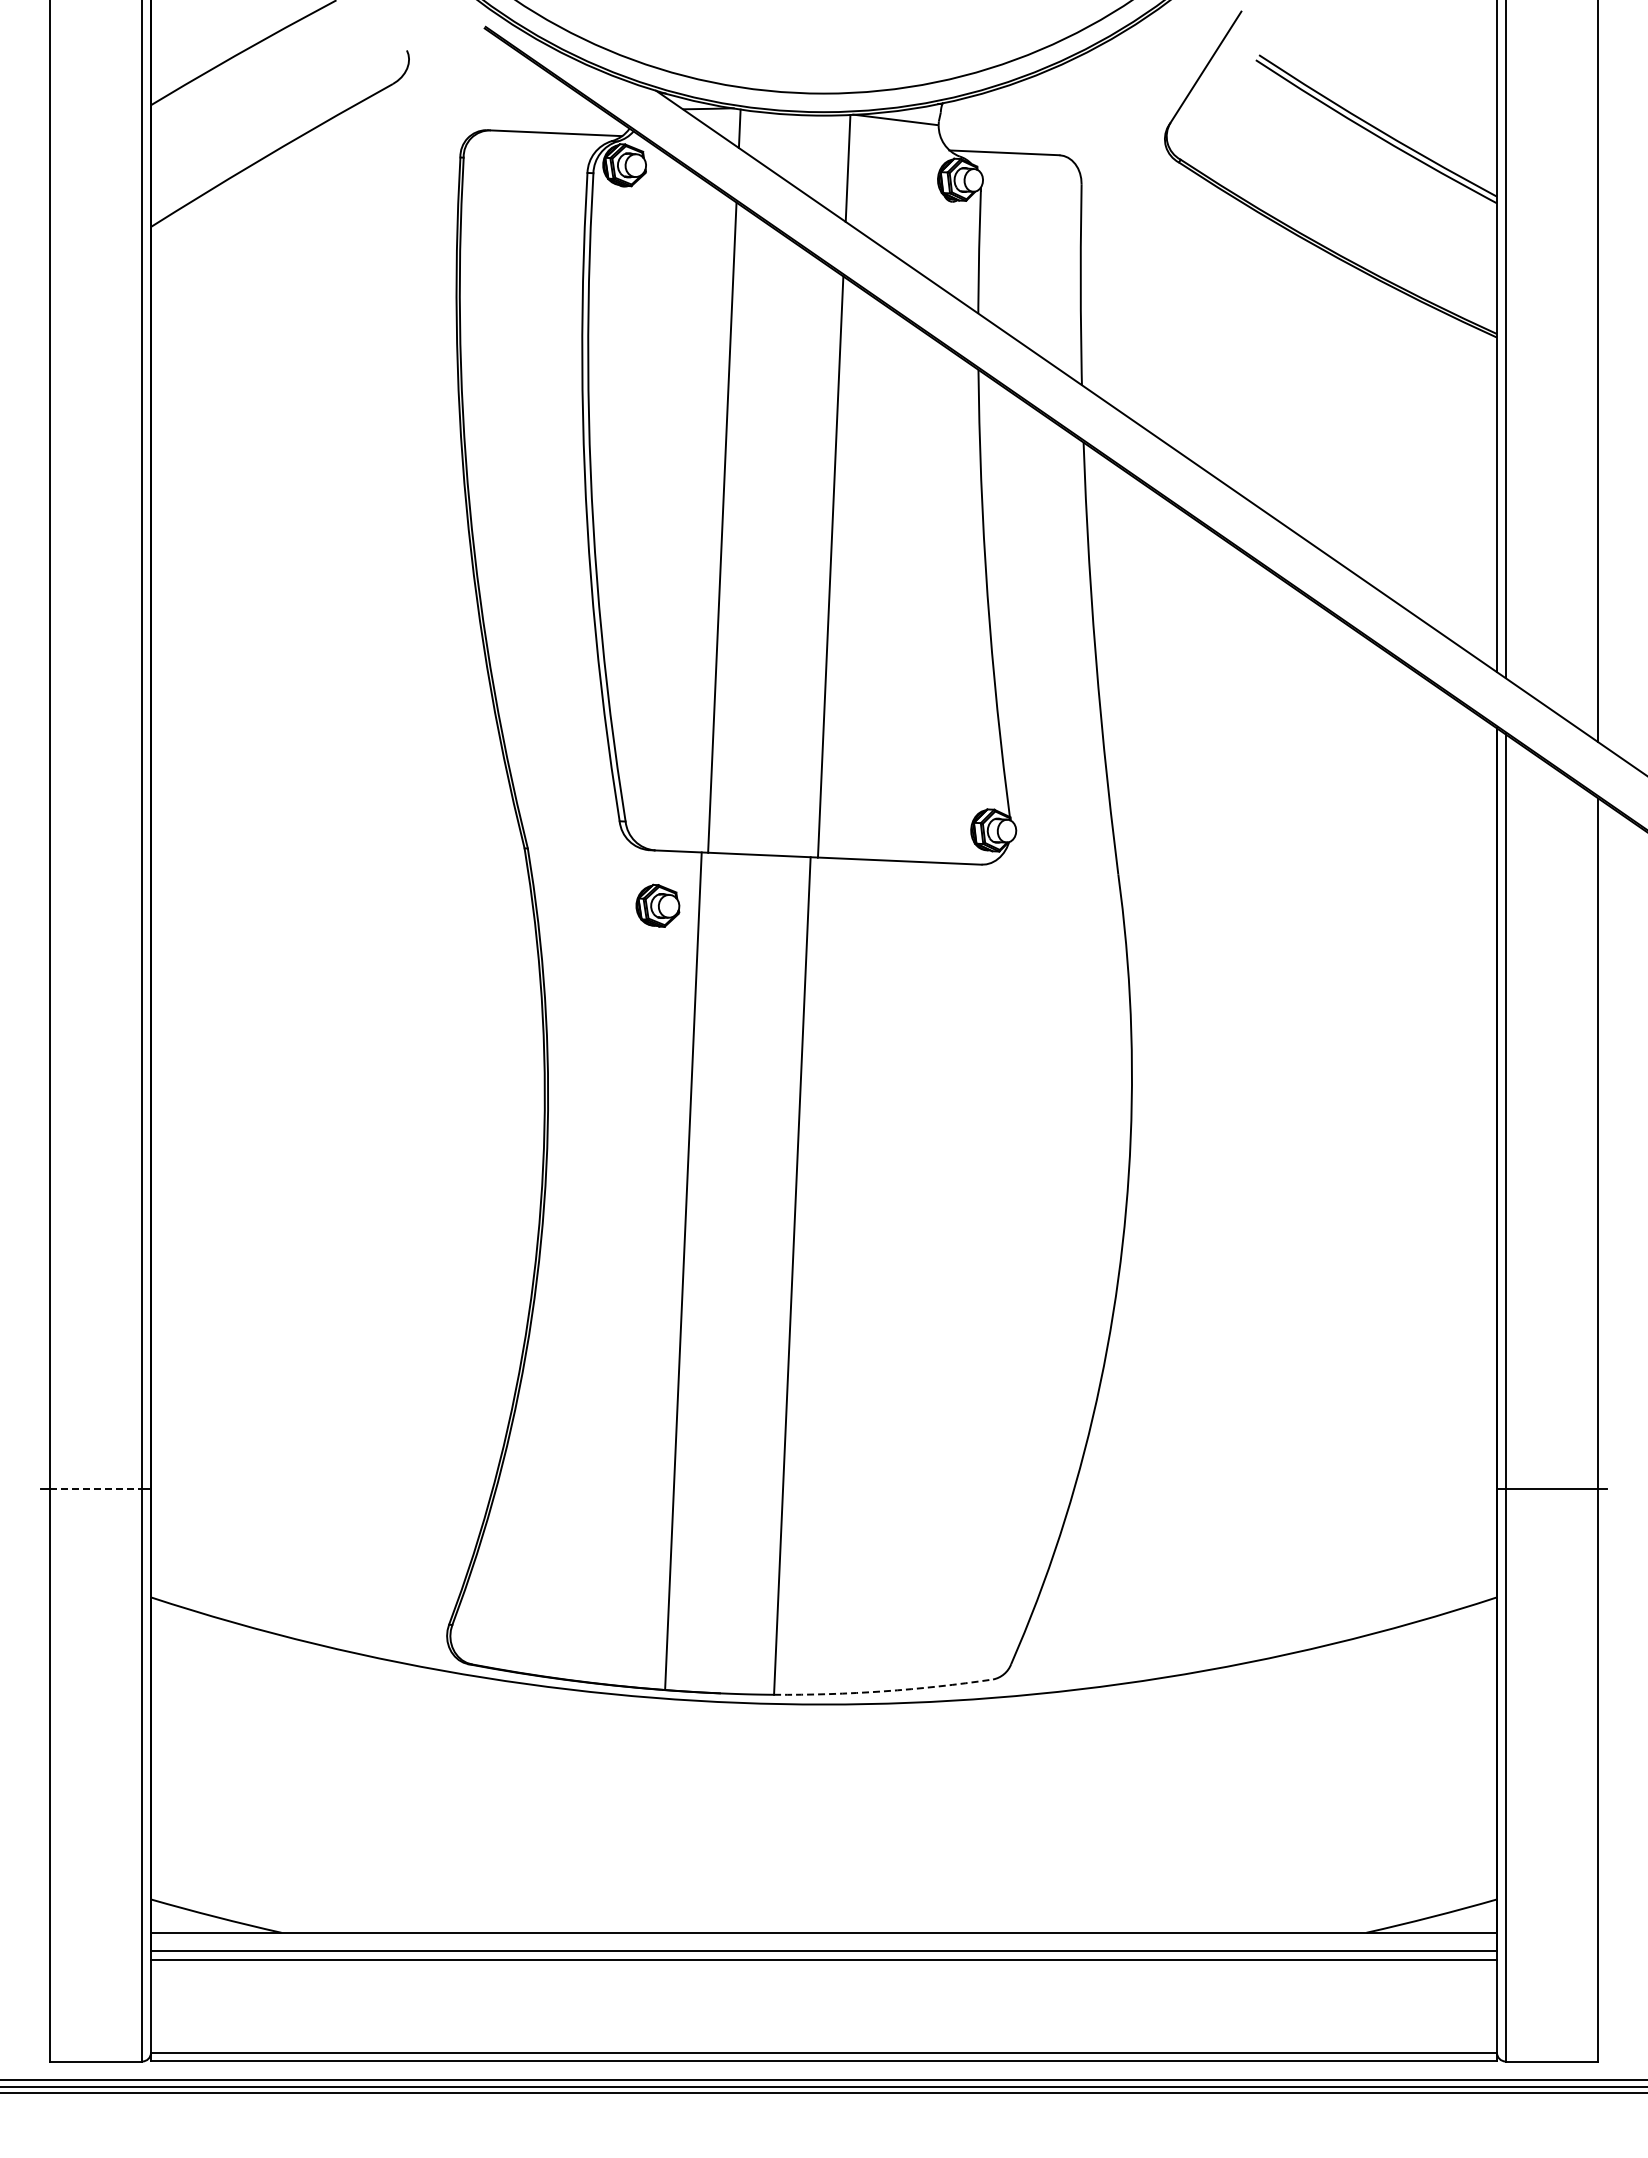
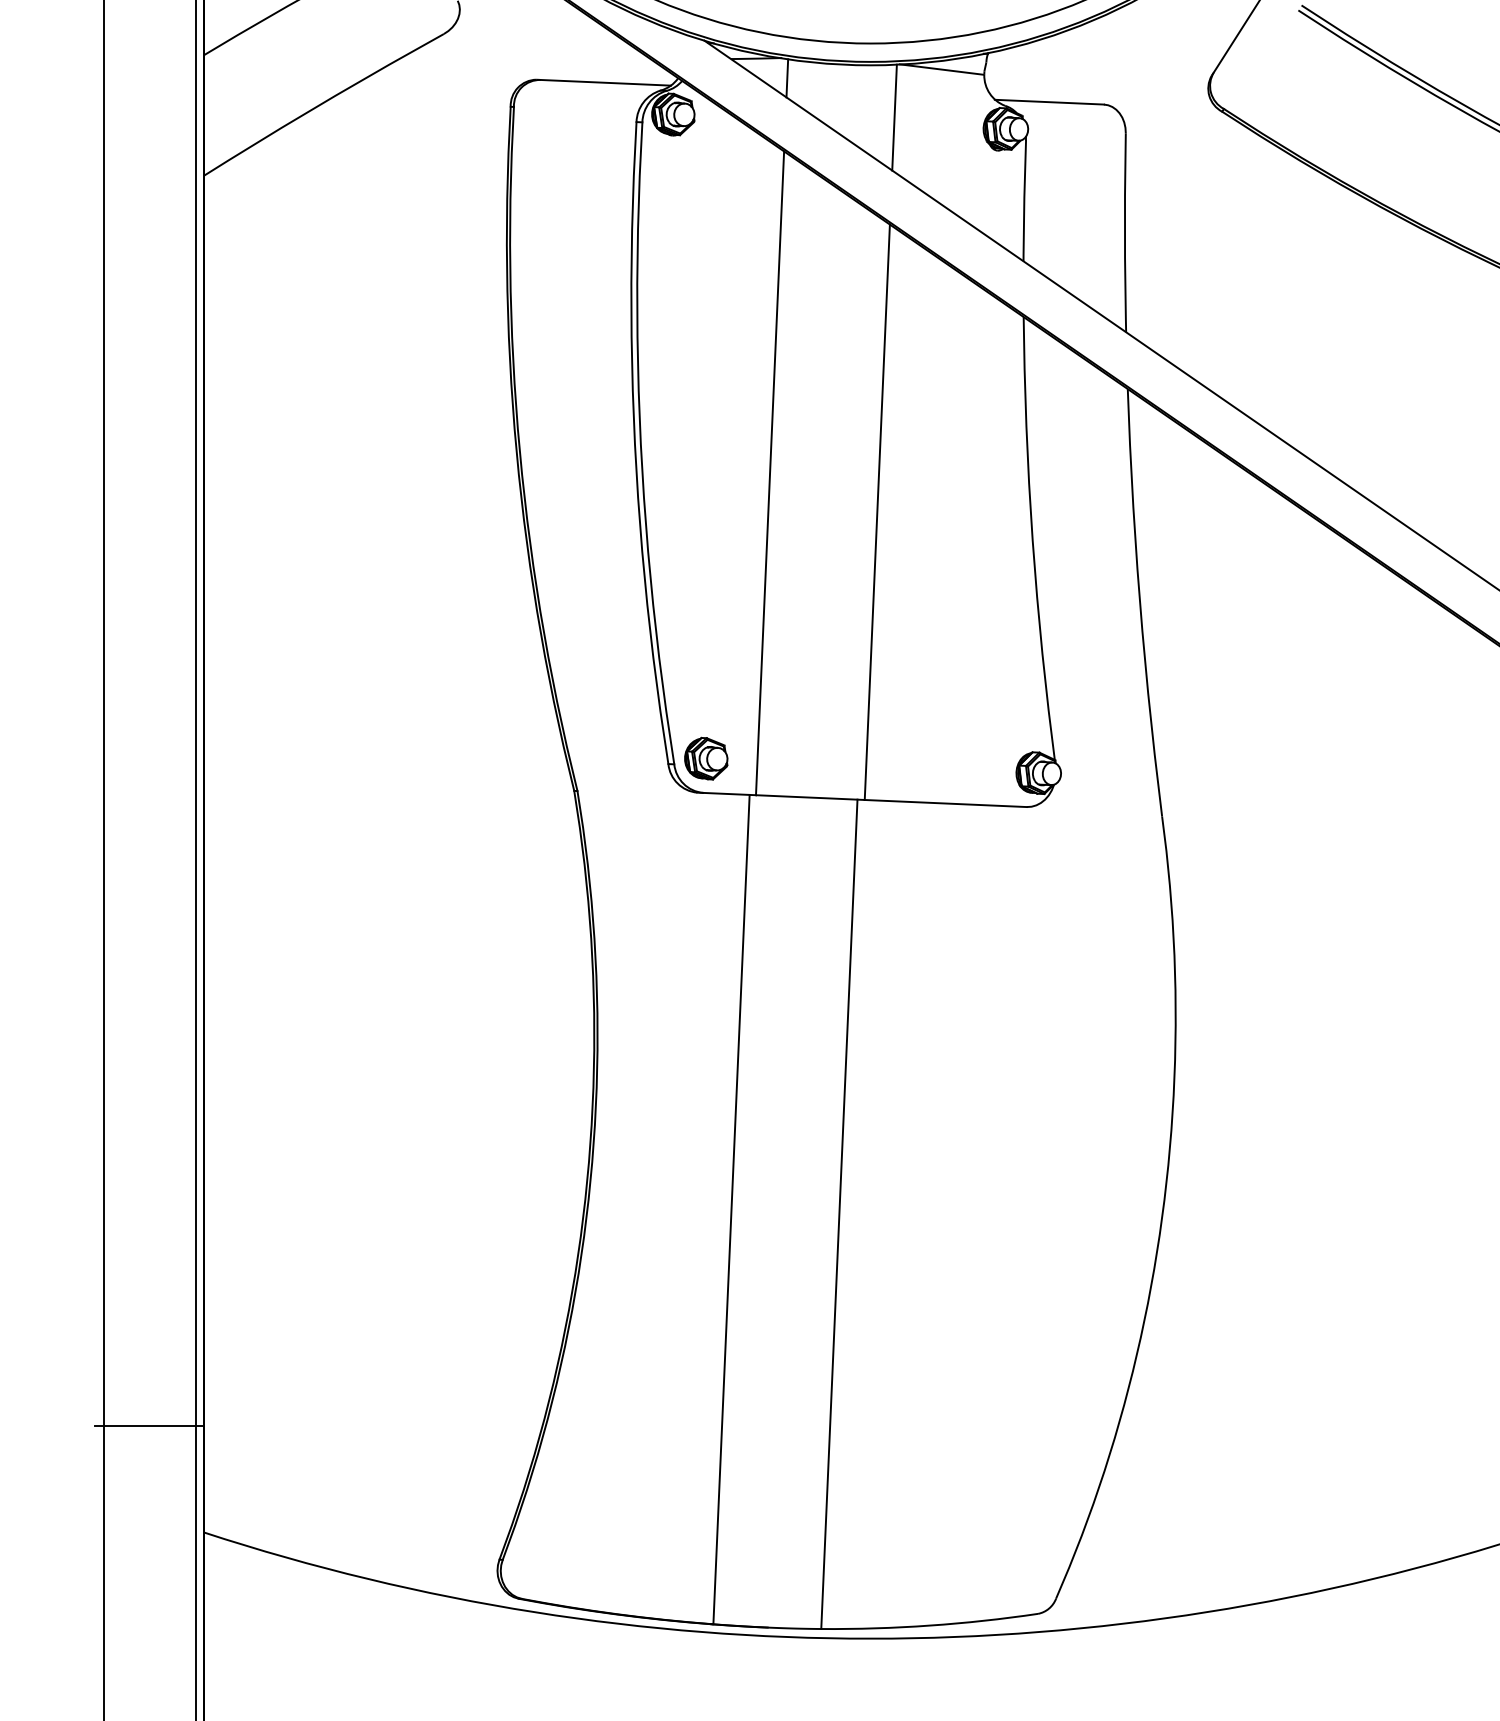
part: (657, 905) -> (705, 758), moved
line: (96, 1489) -> (150, 1425), dashed -> solid
arc: (883, 1691) -> (929, 1625), dashed -> solid

